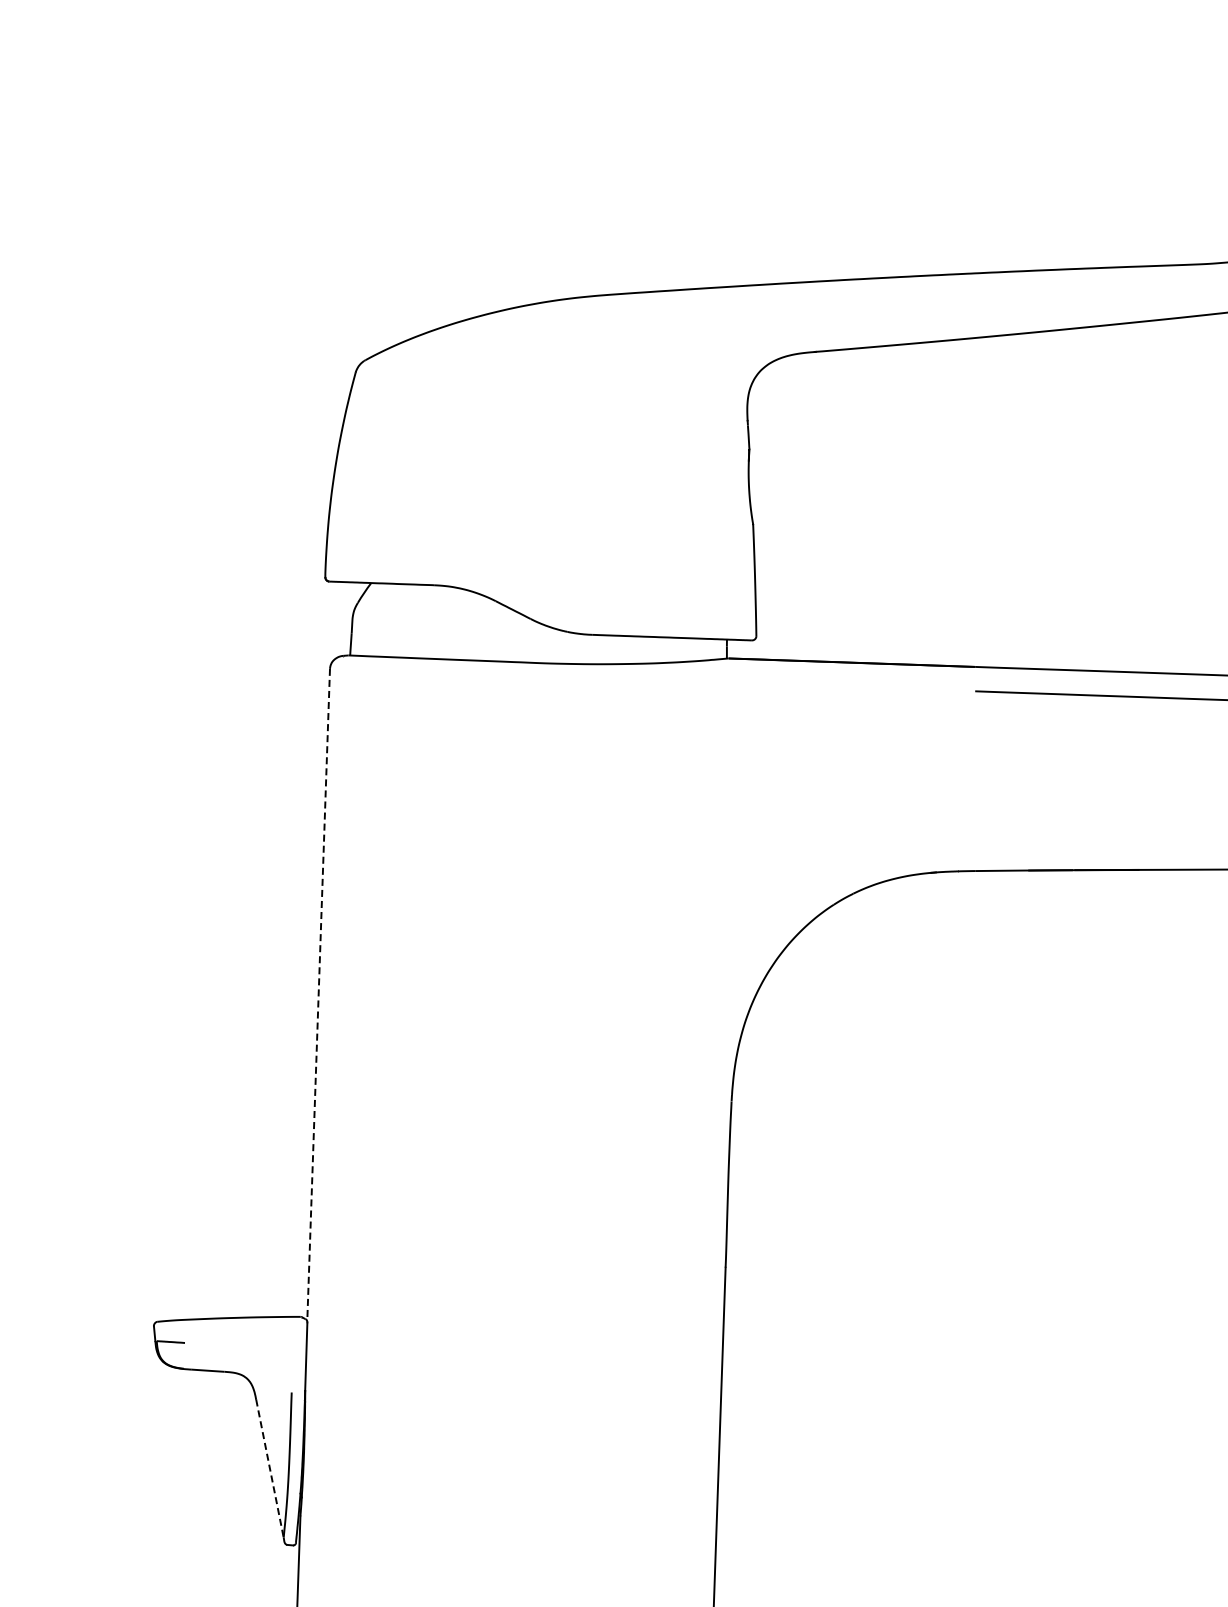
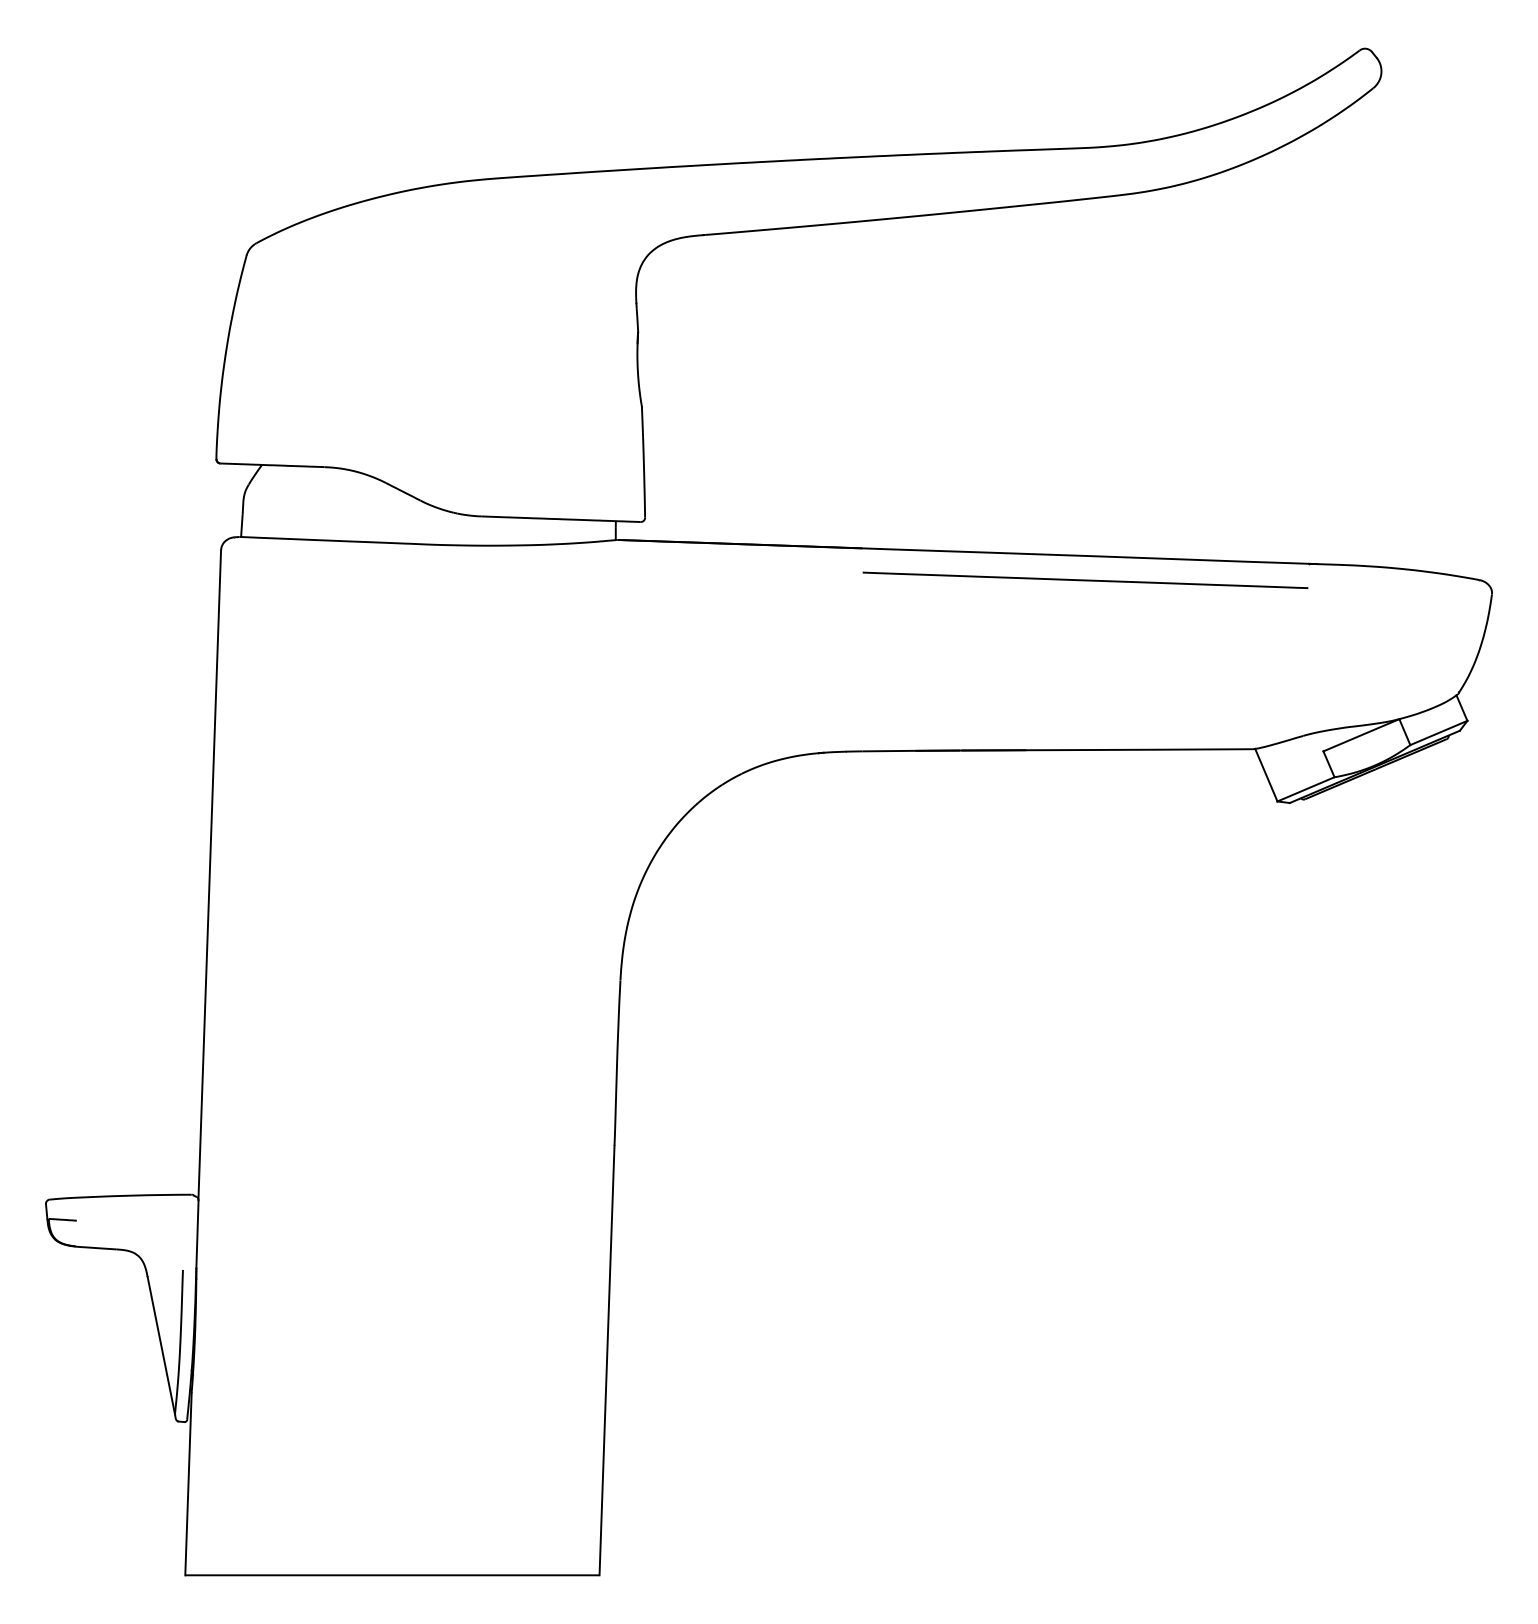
line: (318, 994) -> (209, 874), dashed -> solid
line: (270, 1469) -> (161, 1346), dashed -> solid

